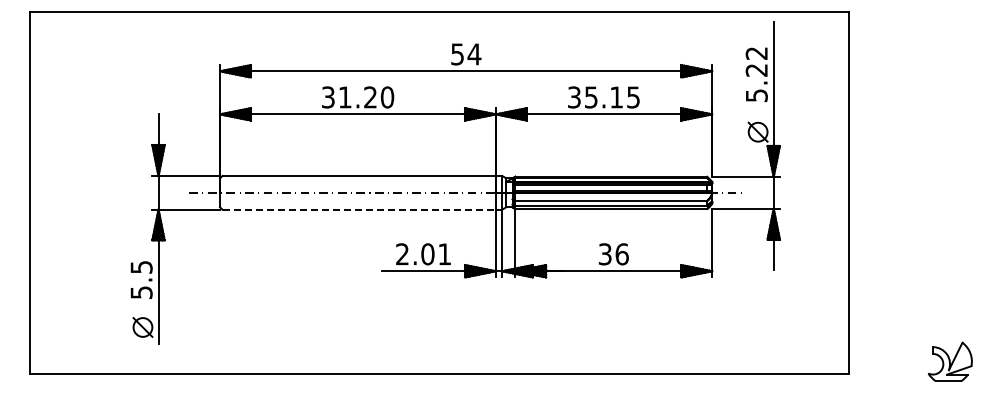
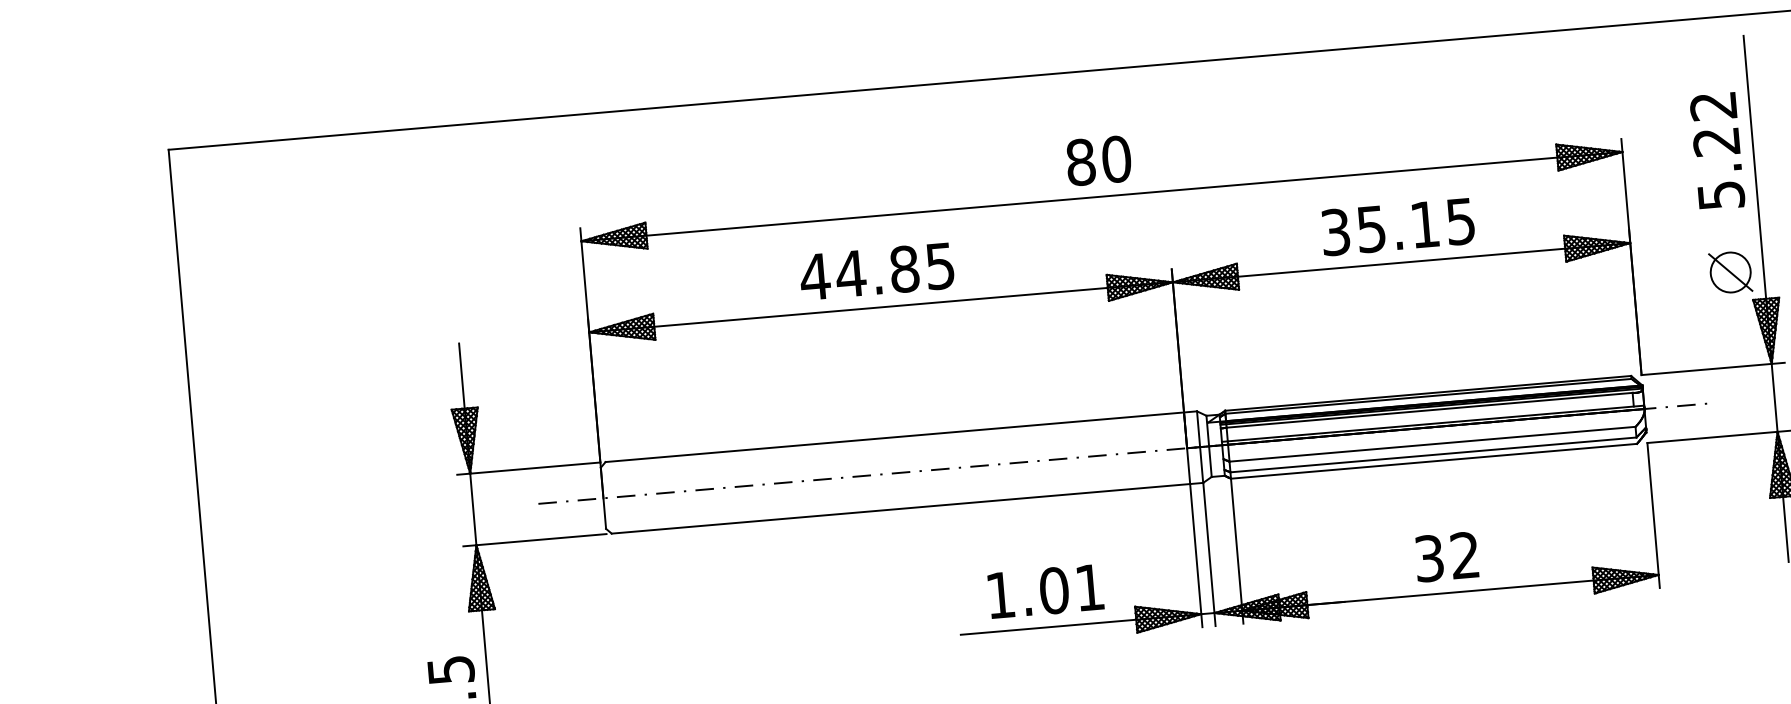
text: (466, 54) -> (1099, 160), 54 -> 80
text: (357, 97) -> (876, 271), 31.20 -> 44.85
line: (359, 209) -> (901, 508), dashed -> solid
text: (402, 253) -> (1000, 593), 2.01 -> 1.01
text: (621, 254) -> (1463, 555), 36 -> 32

